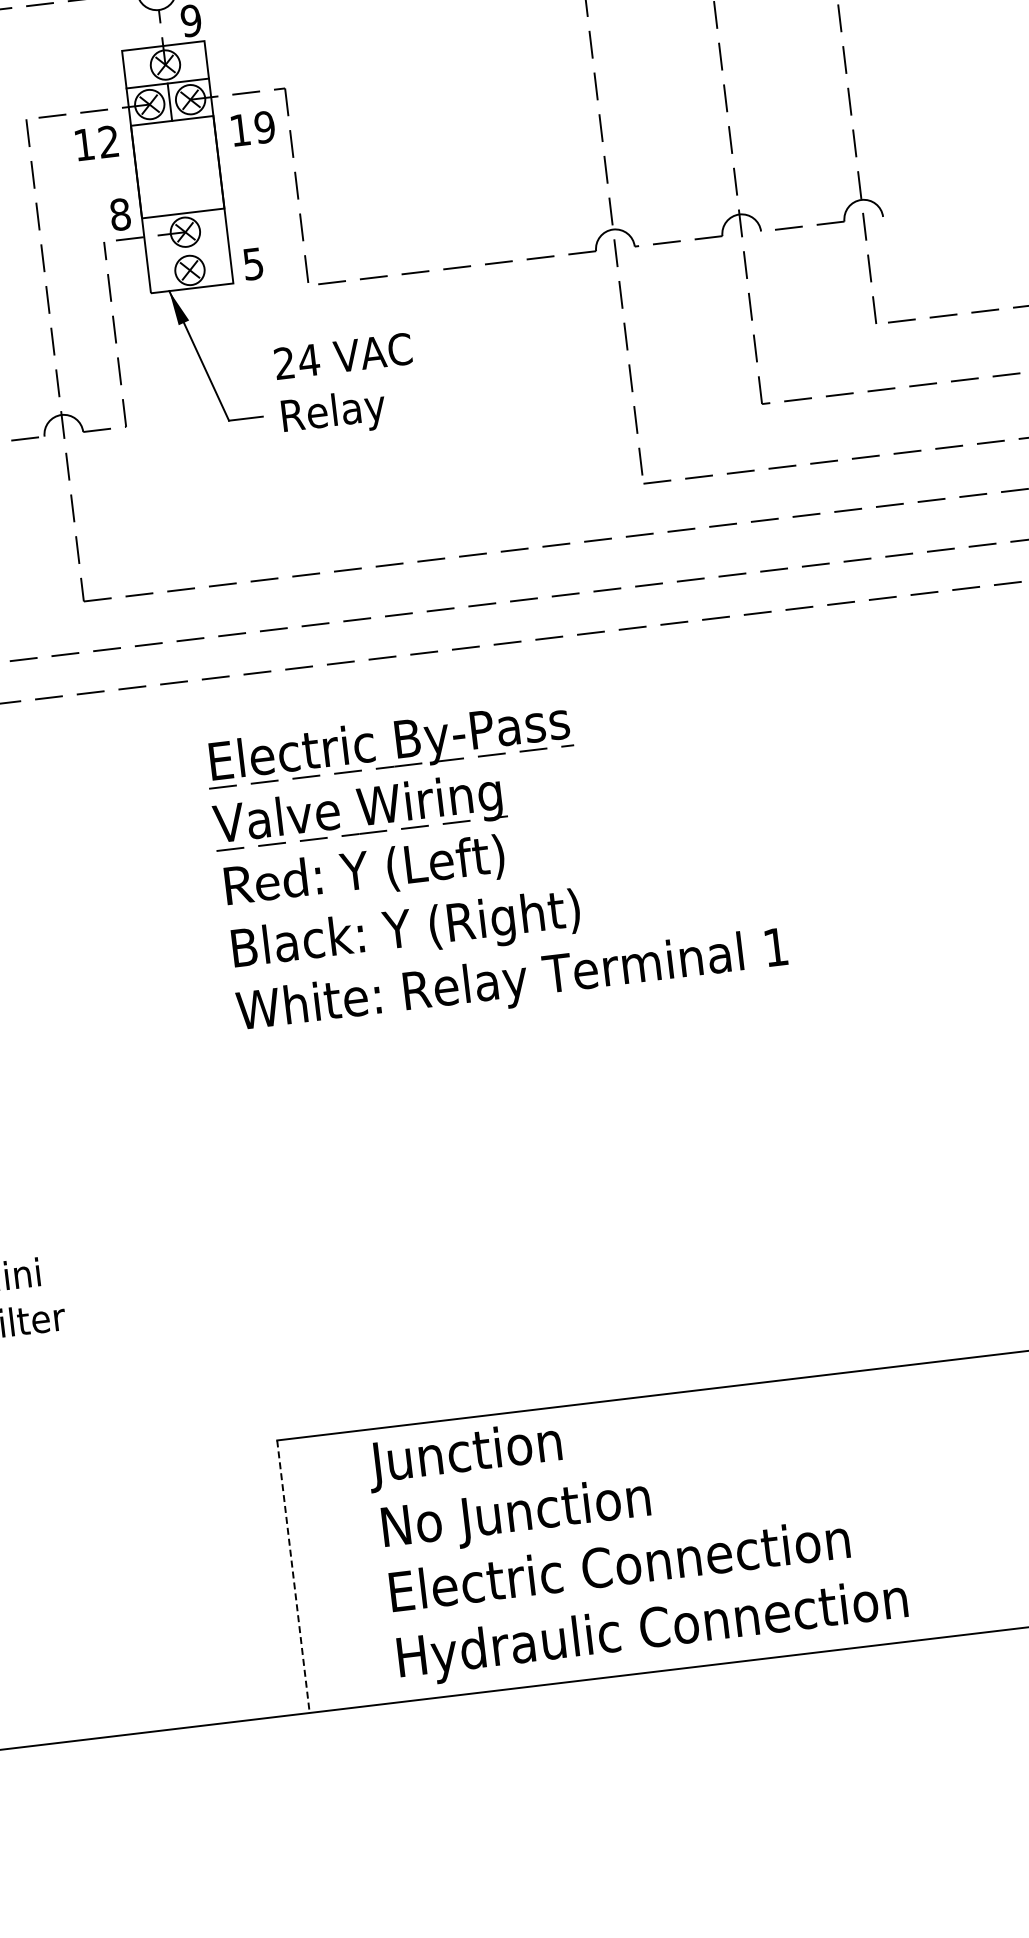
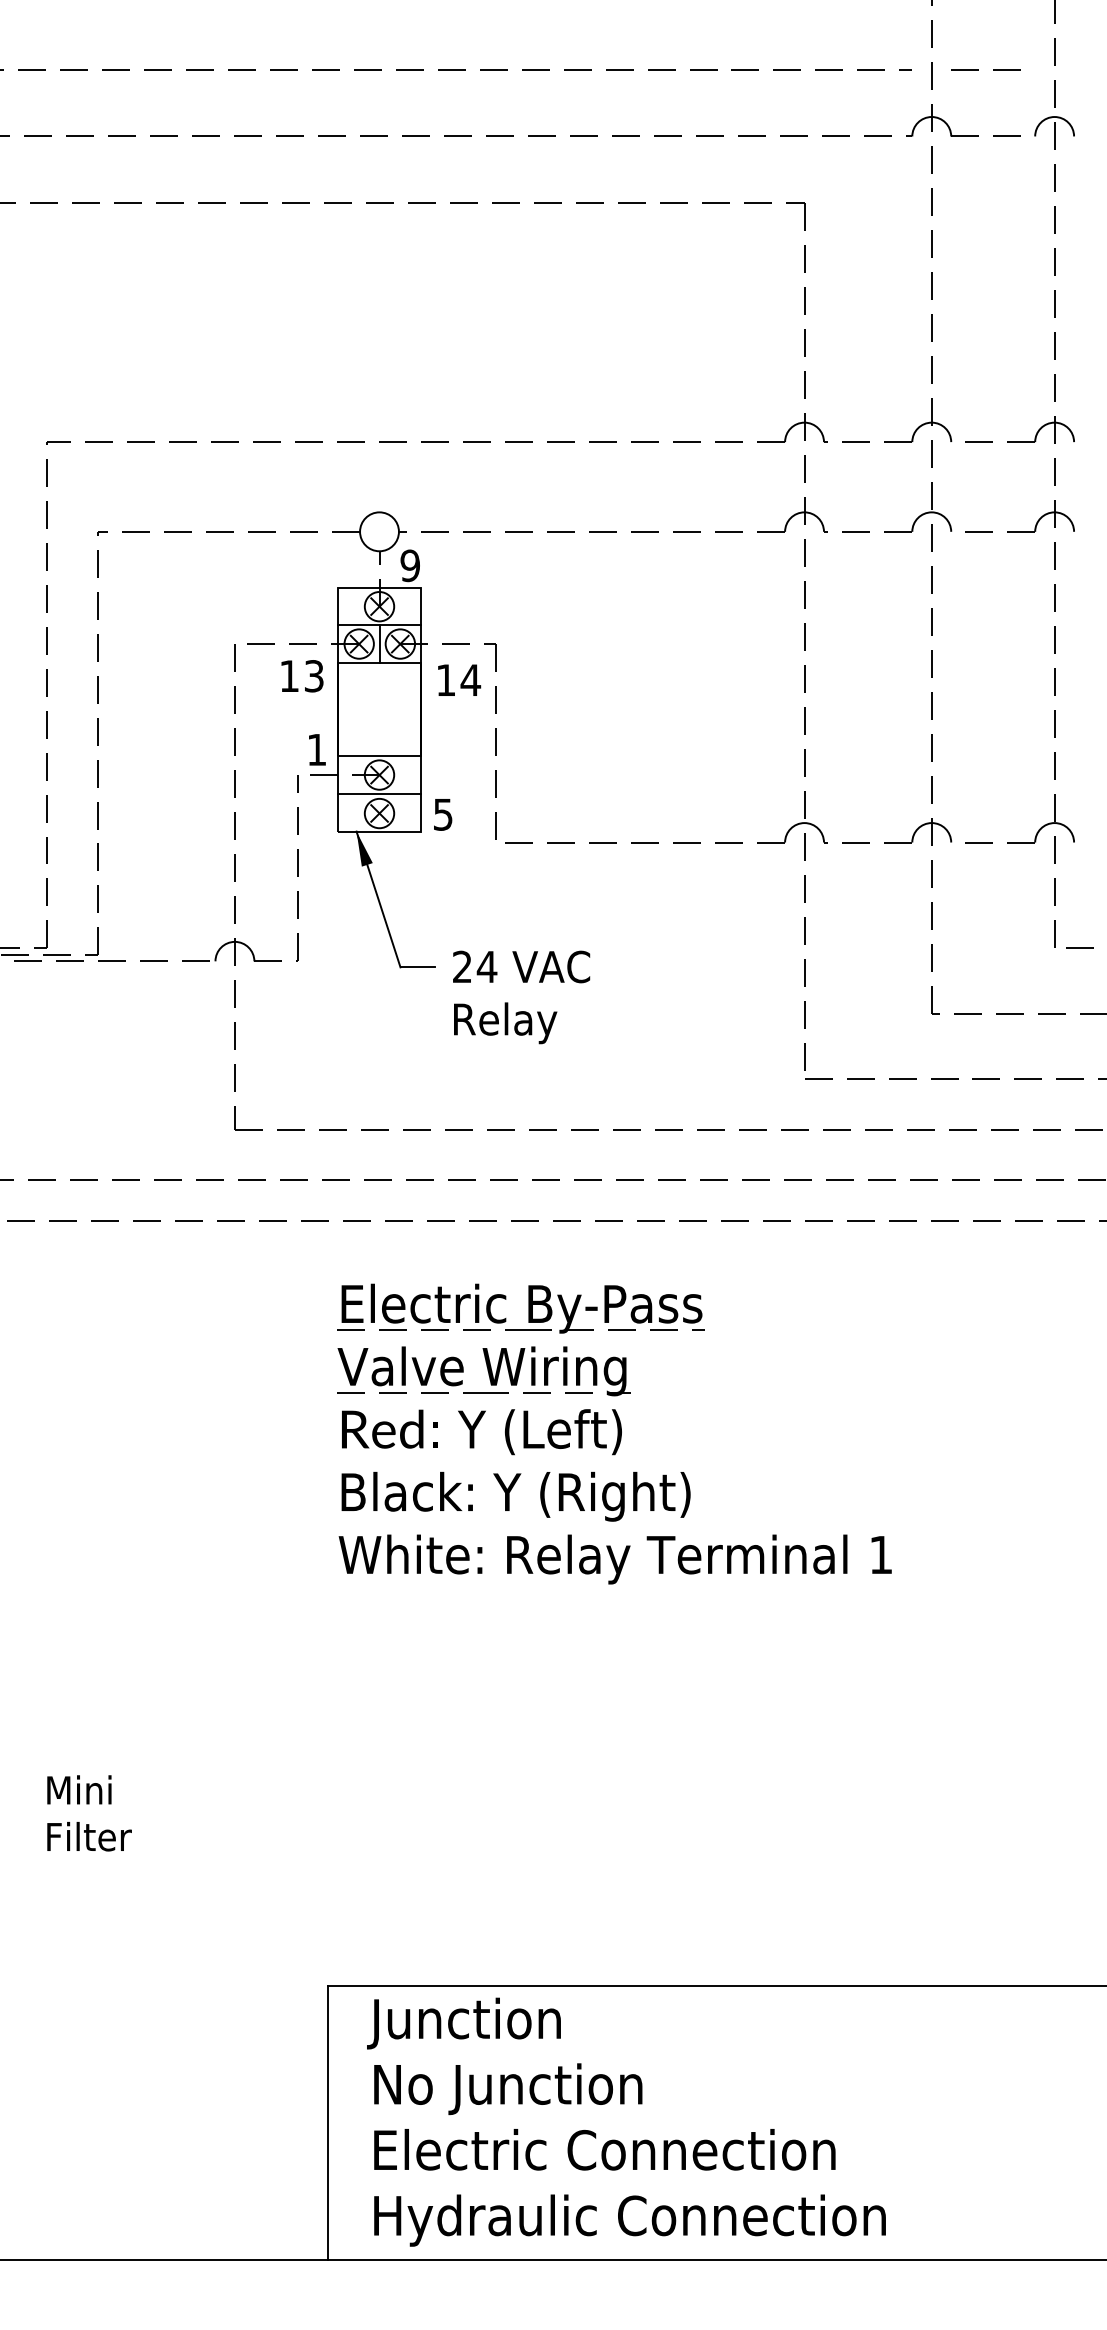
text: (264, 127) -> (470, 680), 19 -> 14
text: (108, 142) -> (313, 676), 12 -> 13
text: (119, 214) -> (316, 749), 8 -> 1
line: (187, 250) -> (379, 793), added
text: (346, 386) -> (521, 997), moved
text: (637, 1534) -> (626, 2121), moved
line: (293, 1577) -> (327, 2123), dashed -> solid

